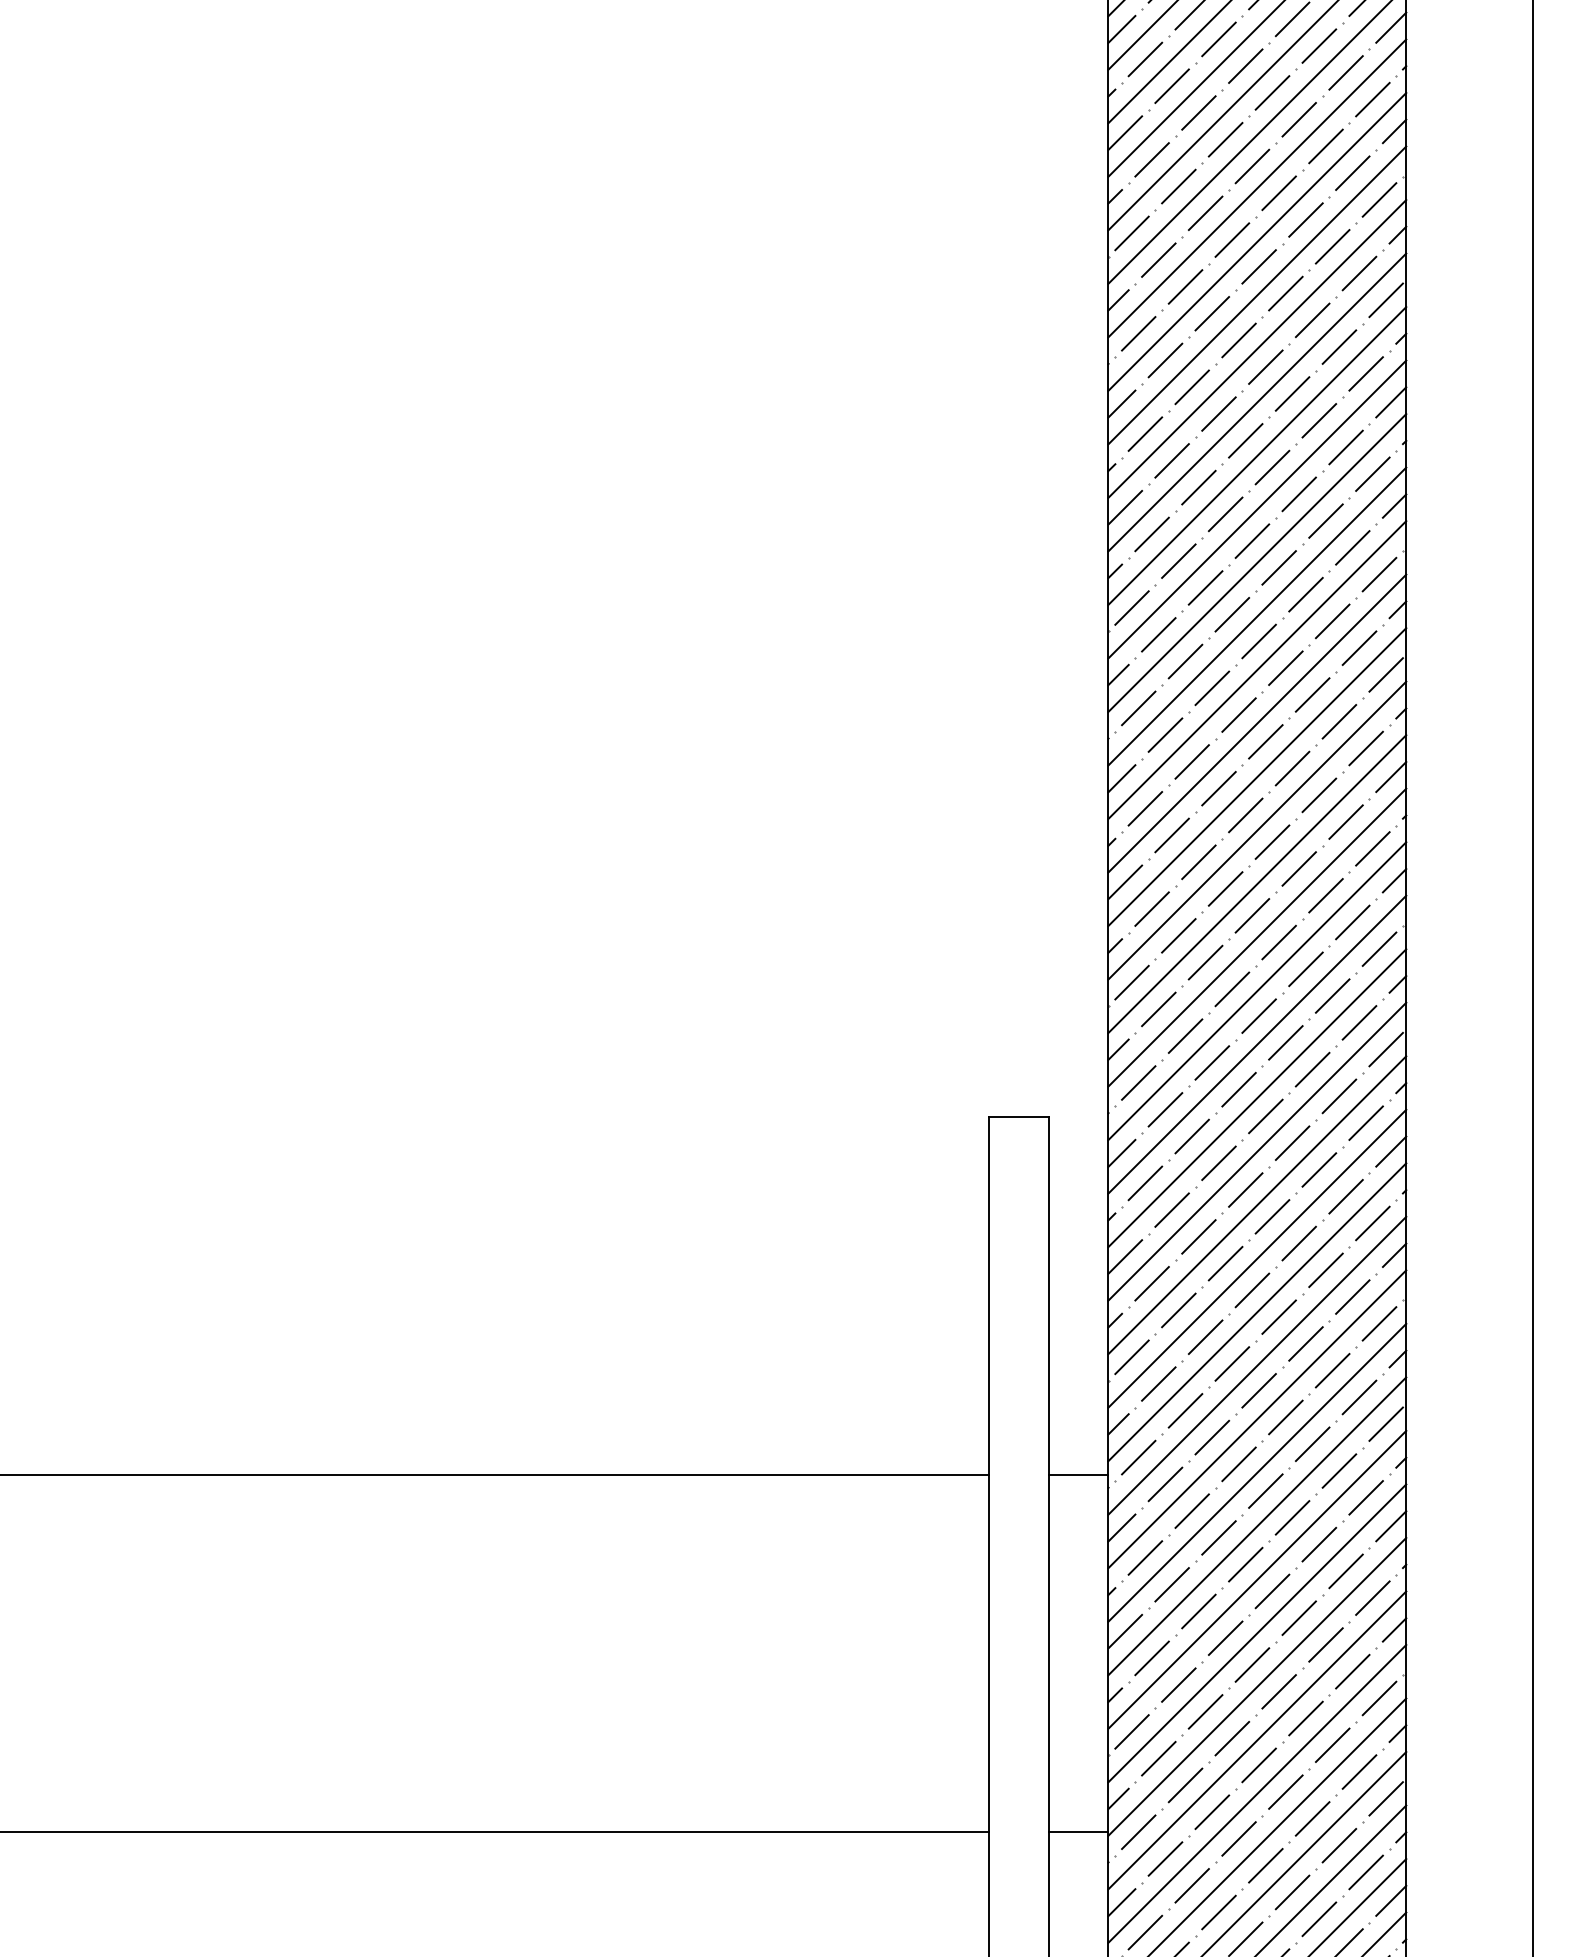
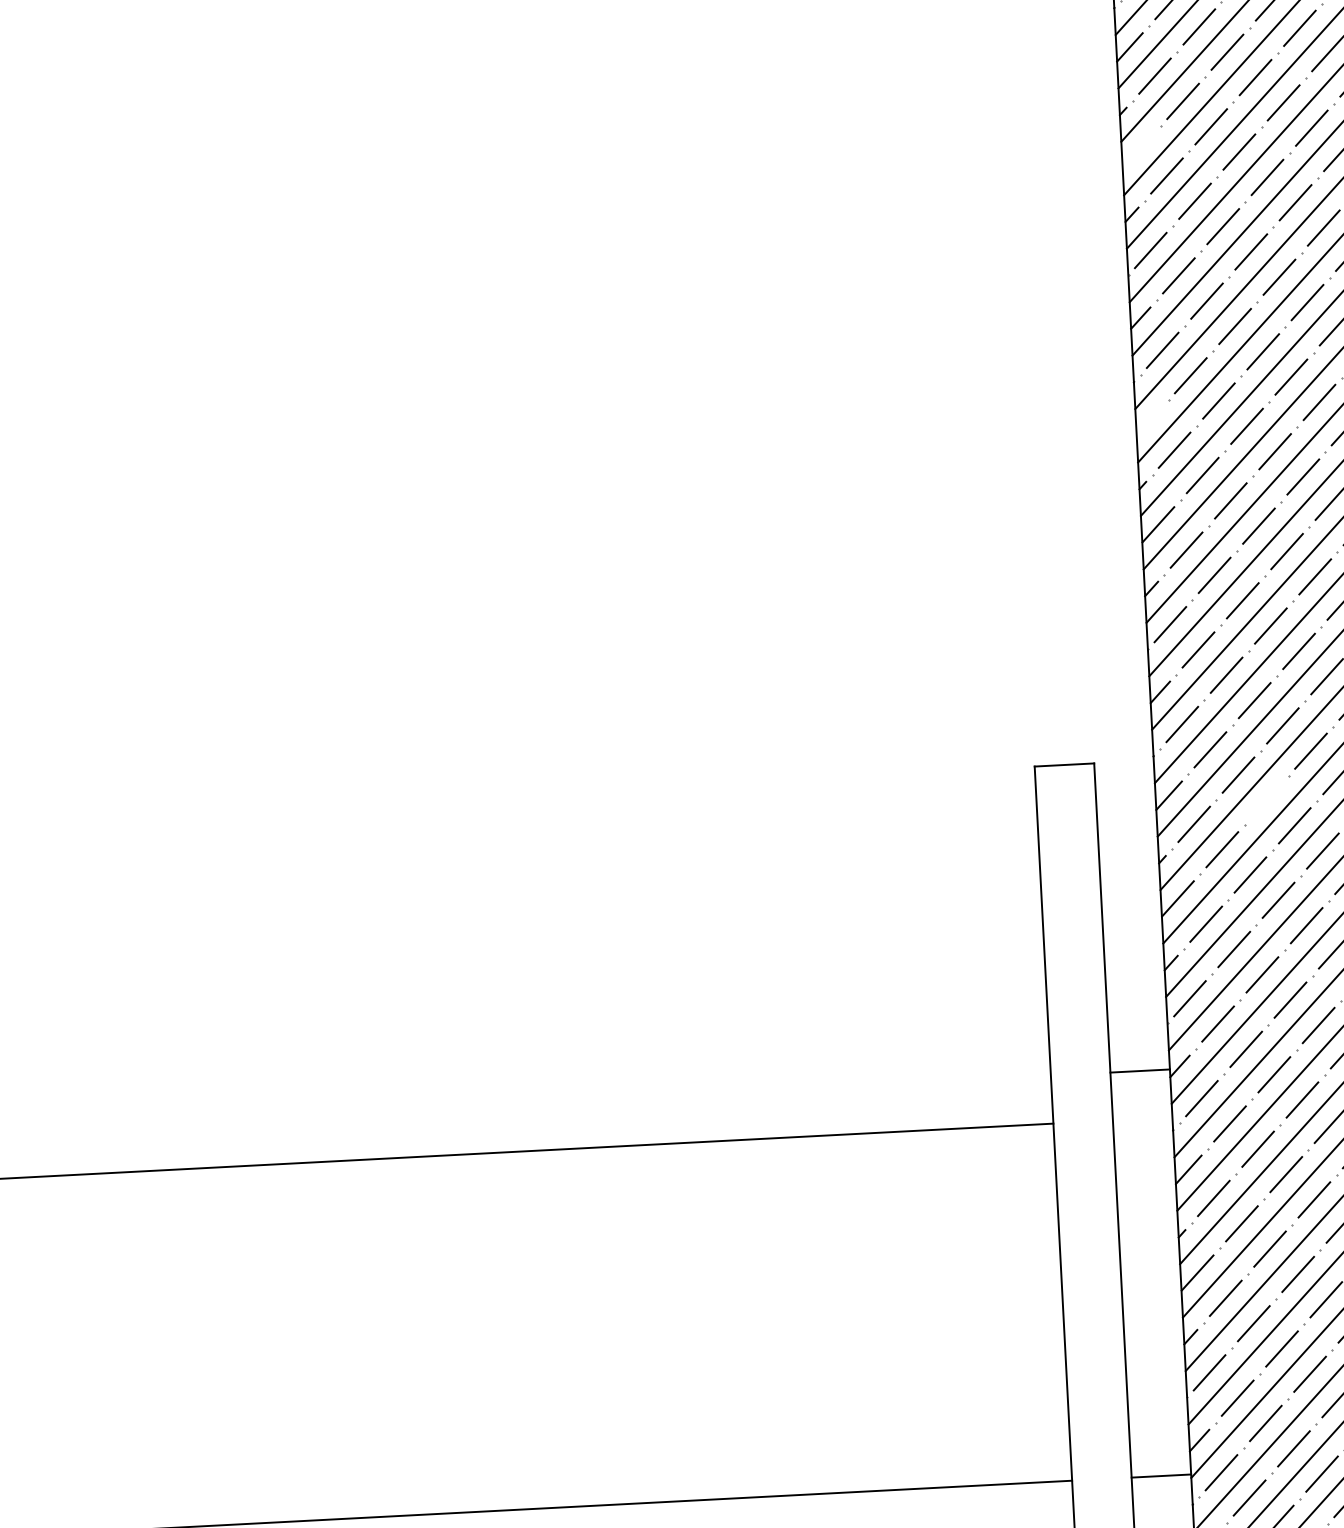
line: (1125, 507) -> (1138, 150), removed
line: (1121, 778) -> (1149, 421), removed
line: (1218, 1162) -> (1266, 799), removed
line: (1078, 1474) -> (1140, 1070), moved

